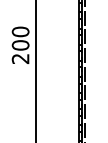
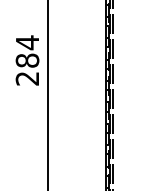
text: (20, 38) -> (27, 51), 200 -> 284

